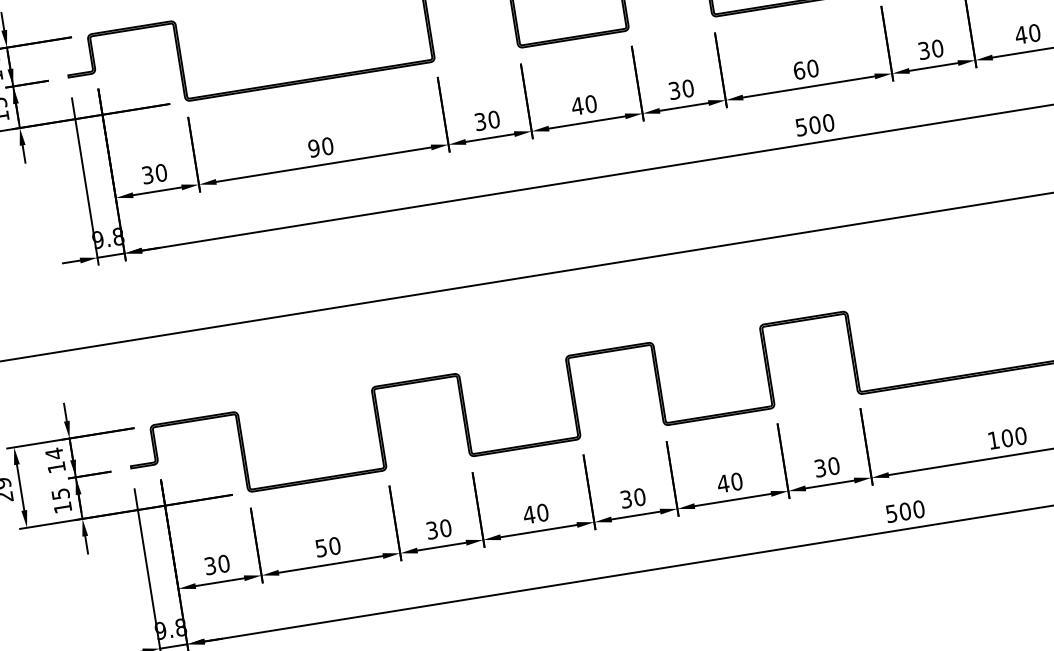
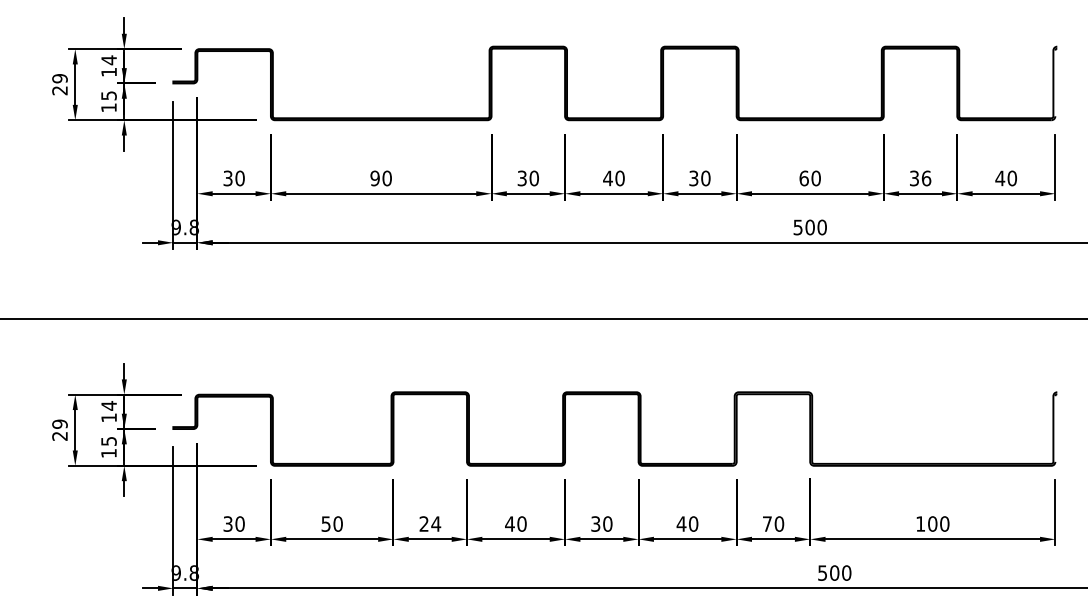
text: (937, 47) -> (926, 177), 30 -> 36
text: (819, 467) -> (766, 523), 30 -> 70
text: (439, 528) -> (430, 523), 30 -> 24

